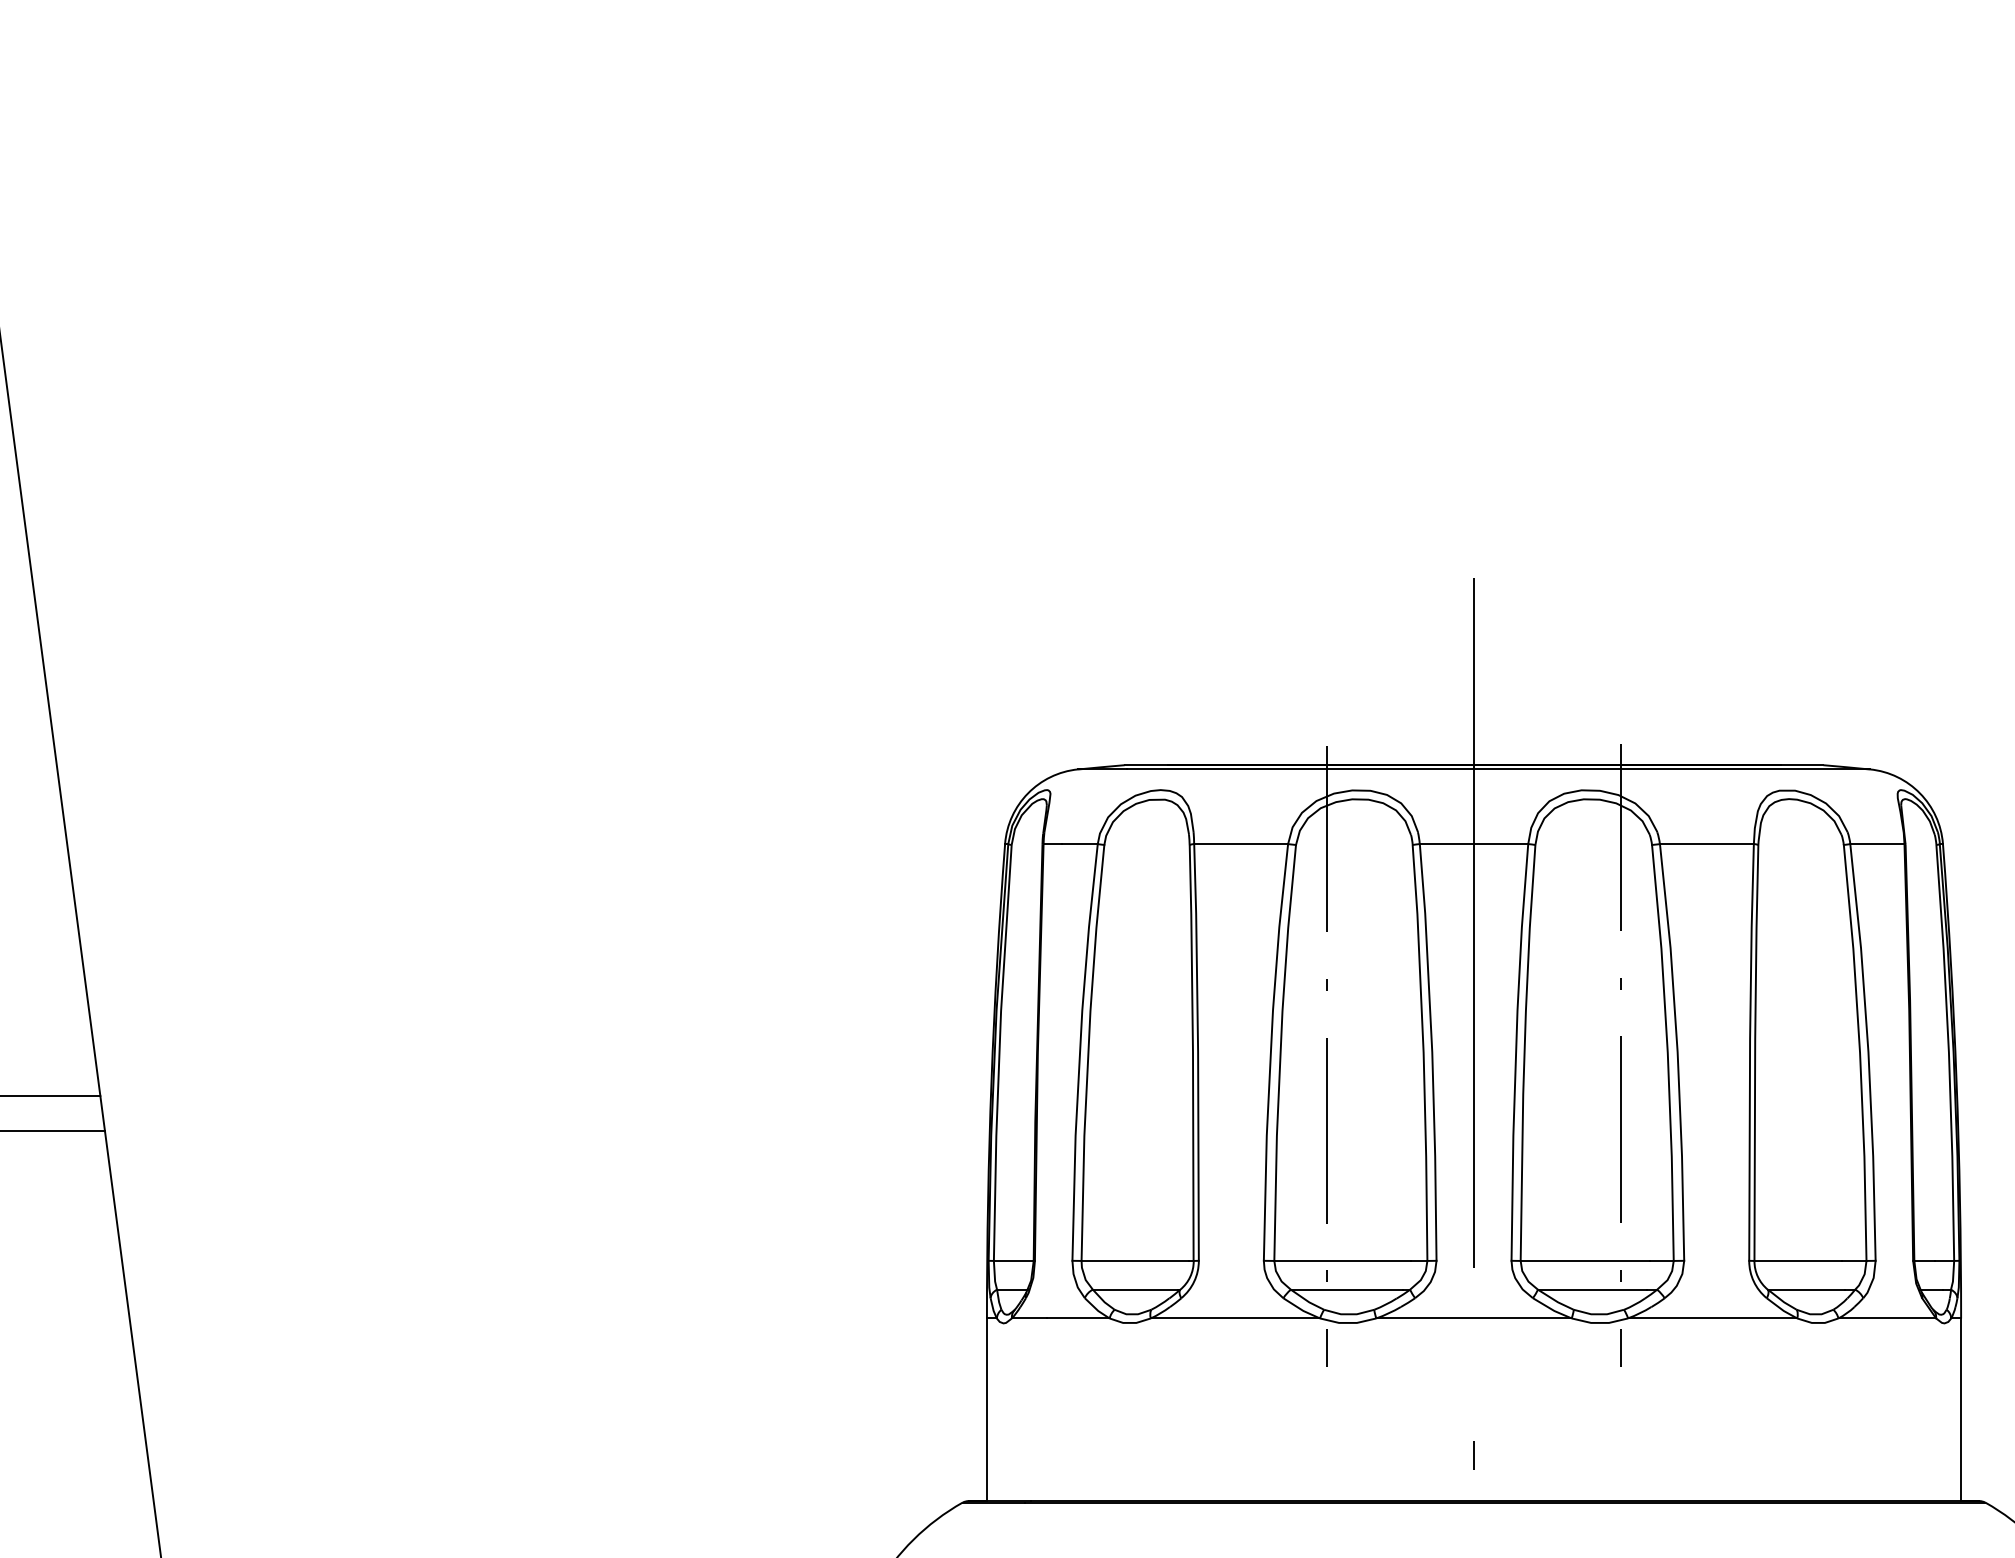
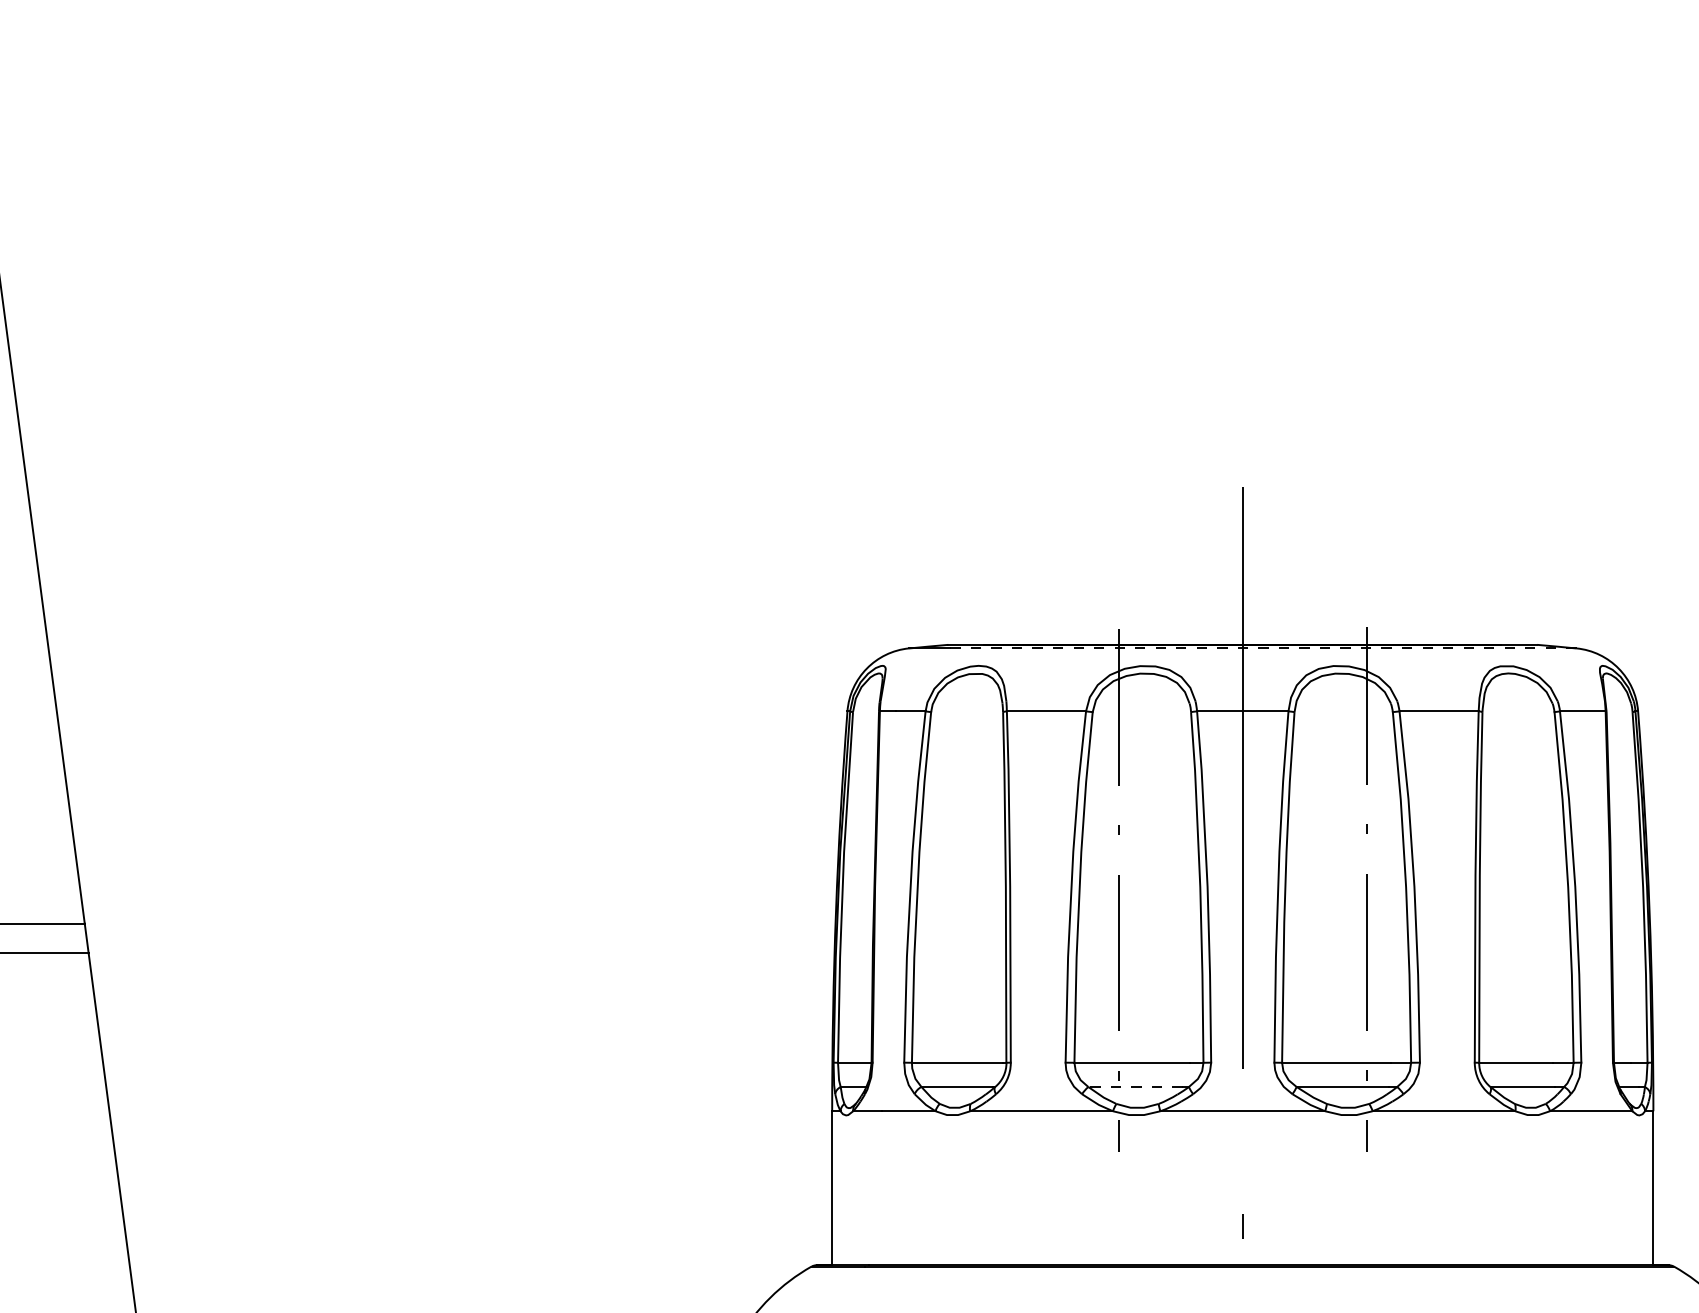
line: (1498, 769) -> (1263, 648), solid -> dashed
line: (1346, 1289) -> (1135, 1086), solid -> dashed

